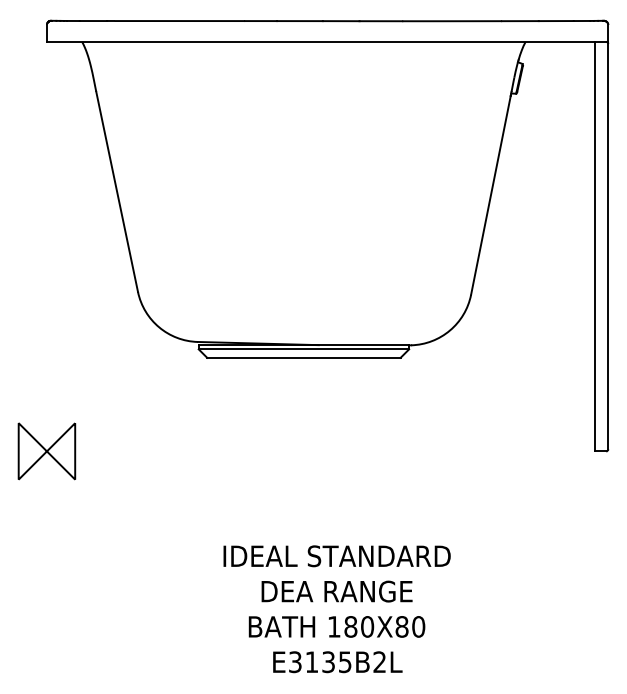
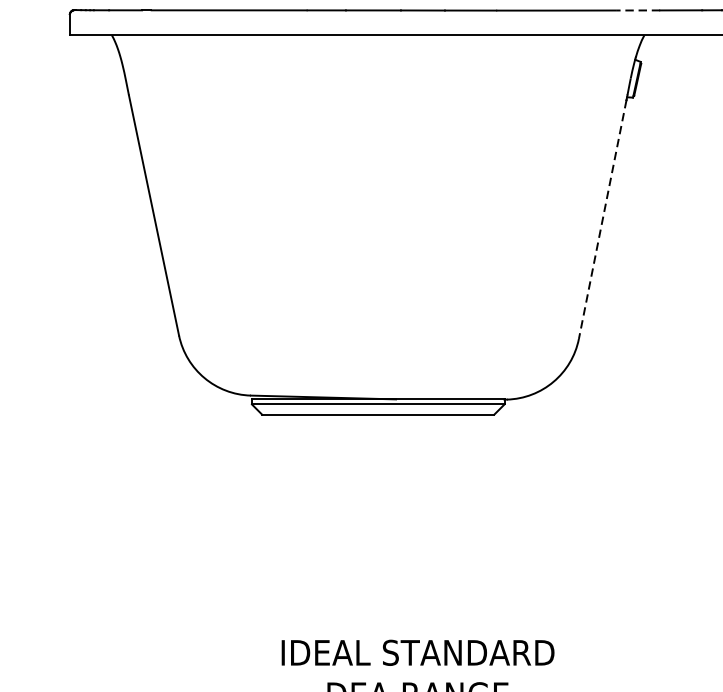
line: (519, 21) -> (636, 10), solid -> dashed
line: (490, 195) -> (602, 219), solid -> dashed
part: (46, 451) -> (69, 527), removed

